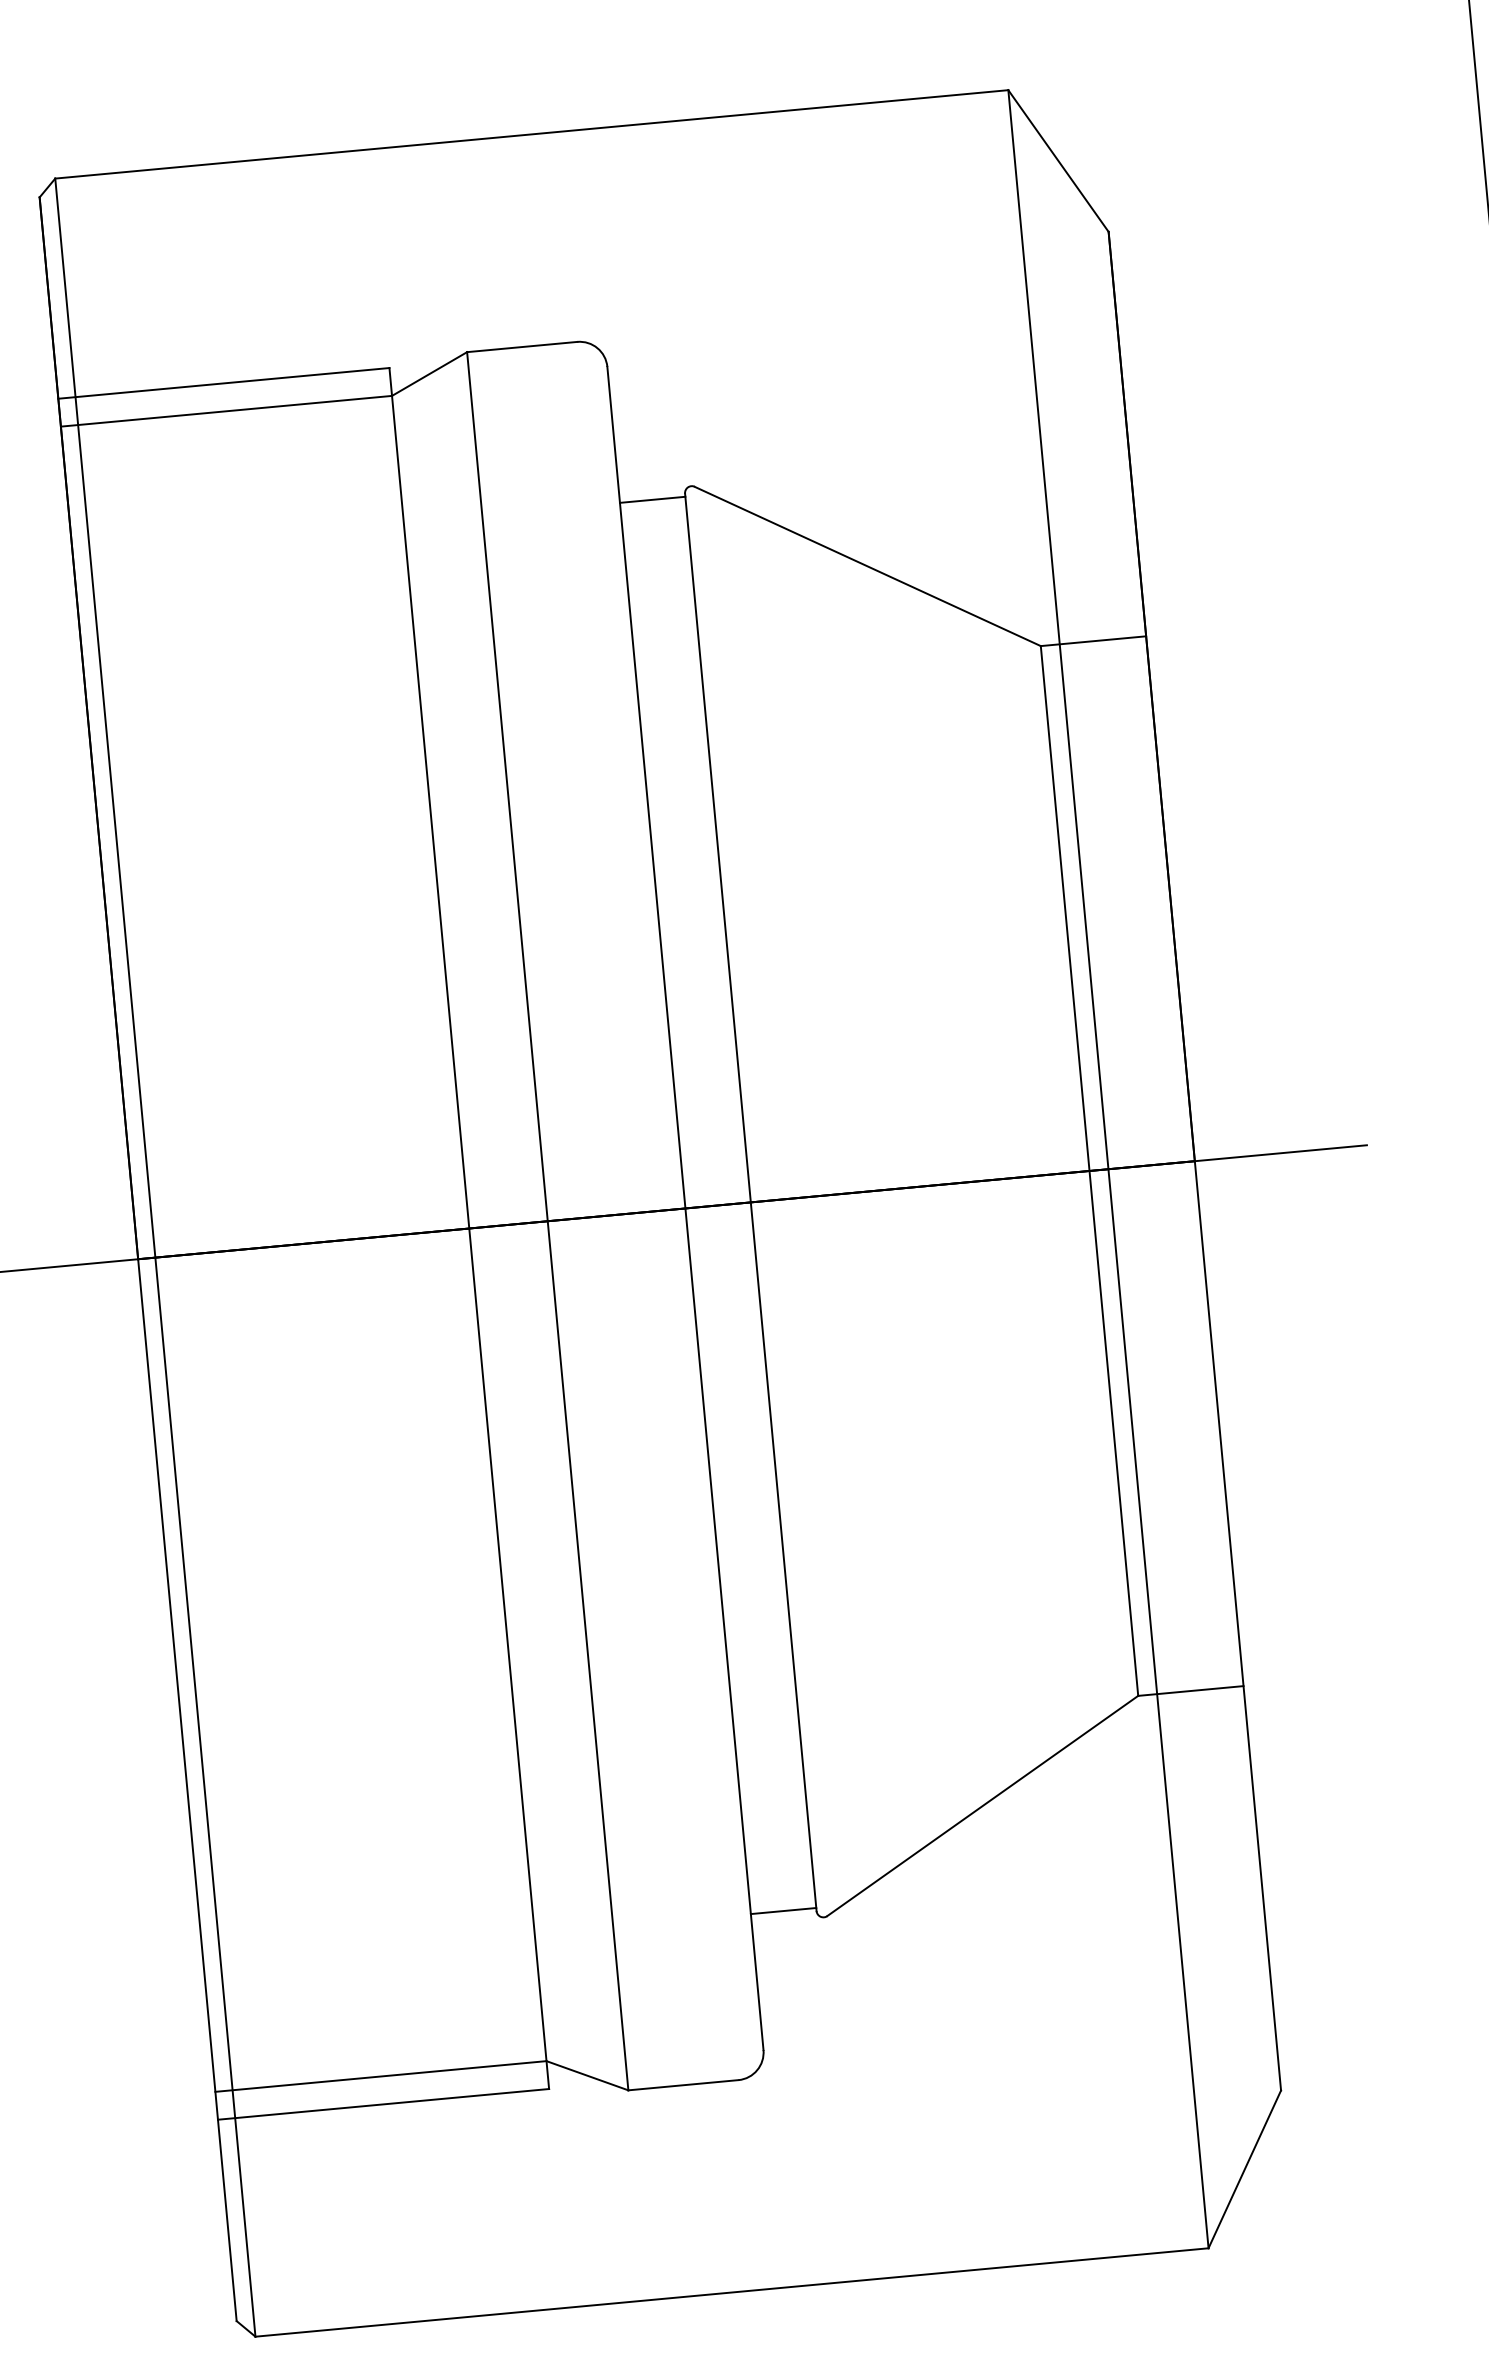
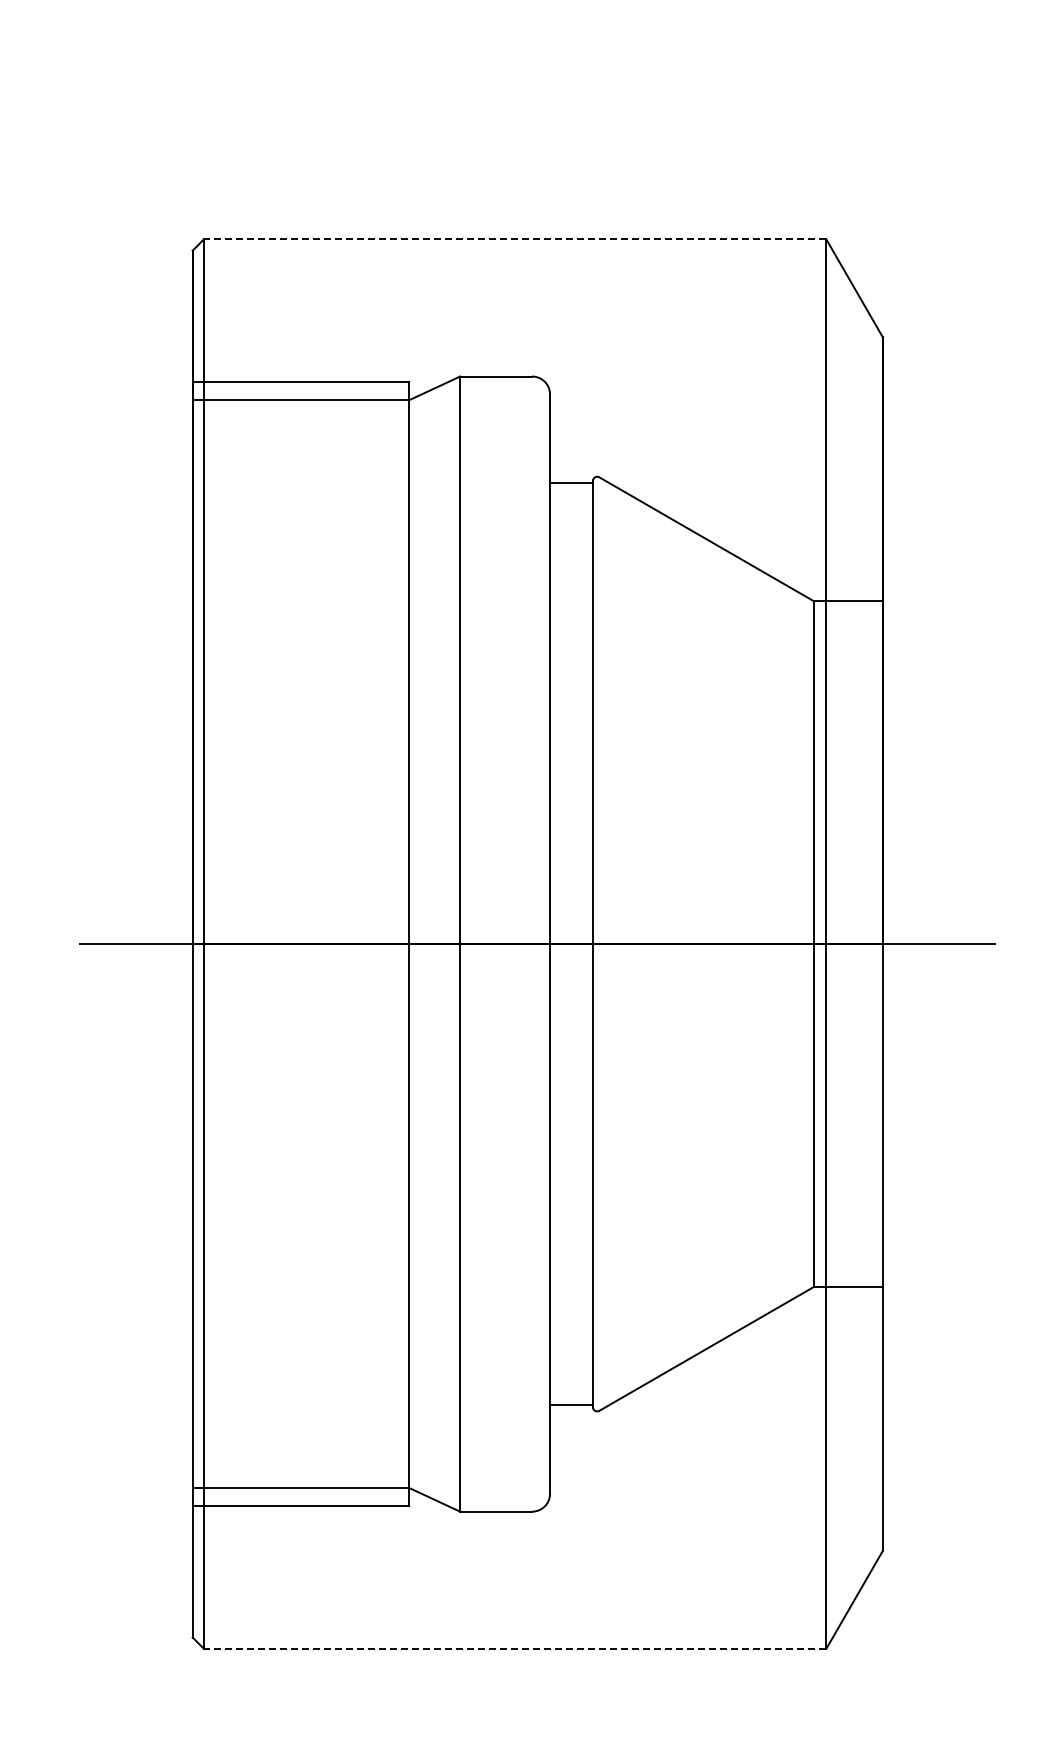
line: (530, 134) -> (514, 239), solid -> dashed
line: (730, 2292) -> (514, 1648), solid -> dashed

